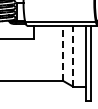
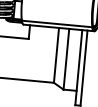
line: (62, 53) -> (56, 55), dashed -> solid
line: (73, 55) -> (66, 58), dashed -> solid

